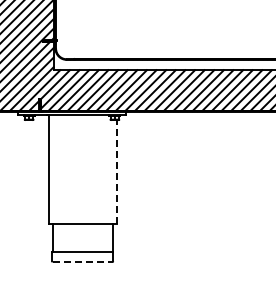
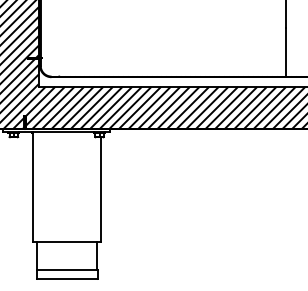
line: (116, 171) -> (101, 188), dashed -> solid
line: (82, 262) -> (67, 279), dashed -> solid

